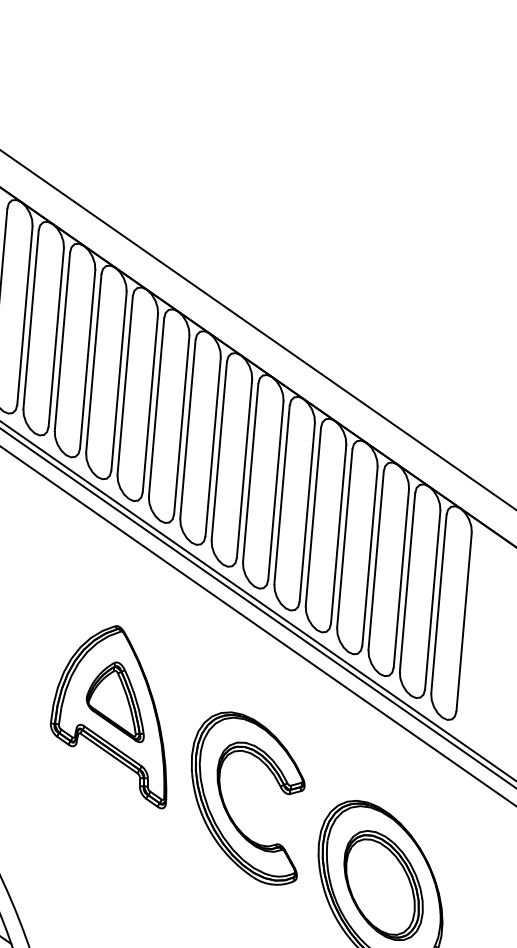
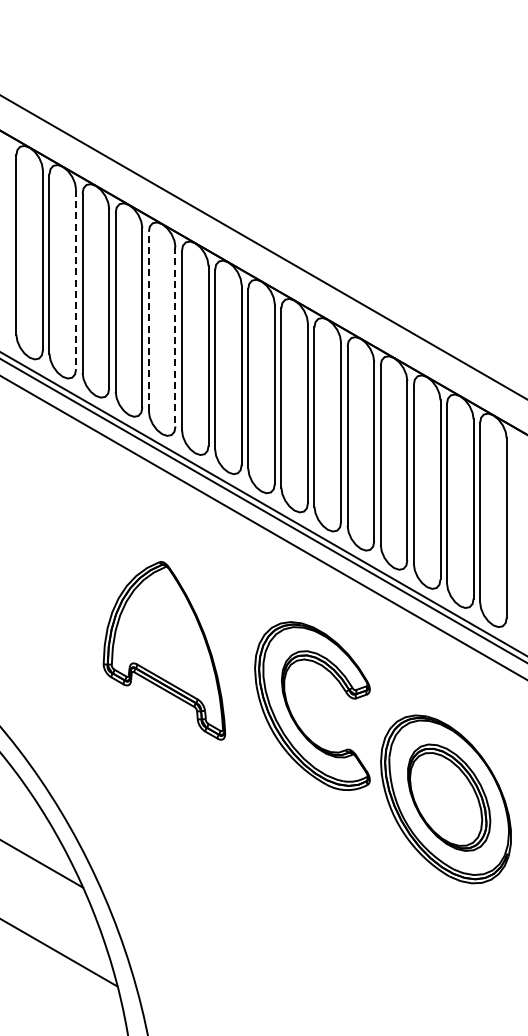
line: (56, 337) -> (76, 279), solid -> dashed
line: (124, 385) -> (148, 321), solid -> dashed
line: (150, 402) -> (175, 336), solid -> dashed
part: (116, 700) -> (167, 636), removed
part: (225, 804) -> (292, 714), moved

